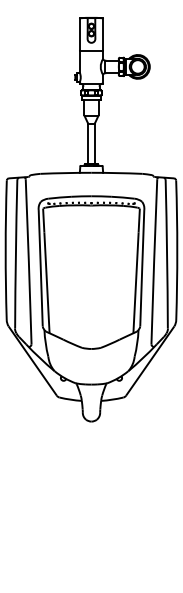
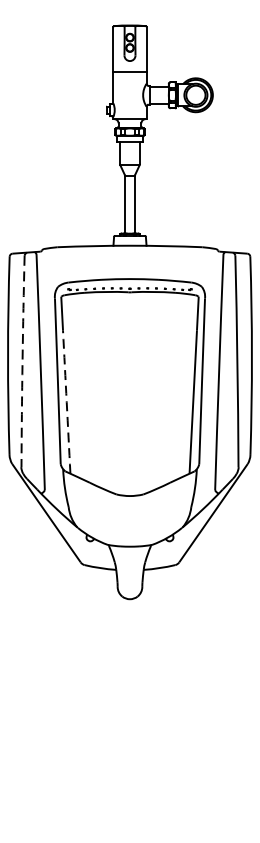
arc: (15, 254) -> (22, 361), solid -> dashed
arc: (46, 282) -> (66, 401), solid -> dashed

